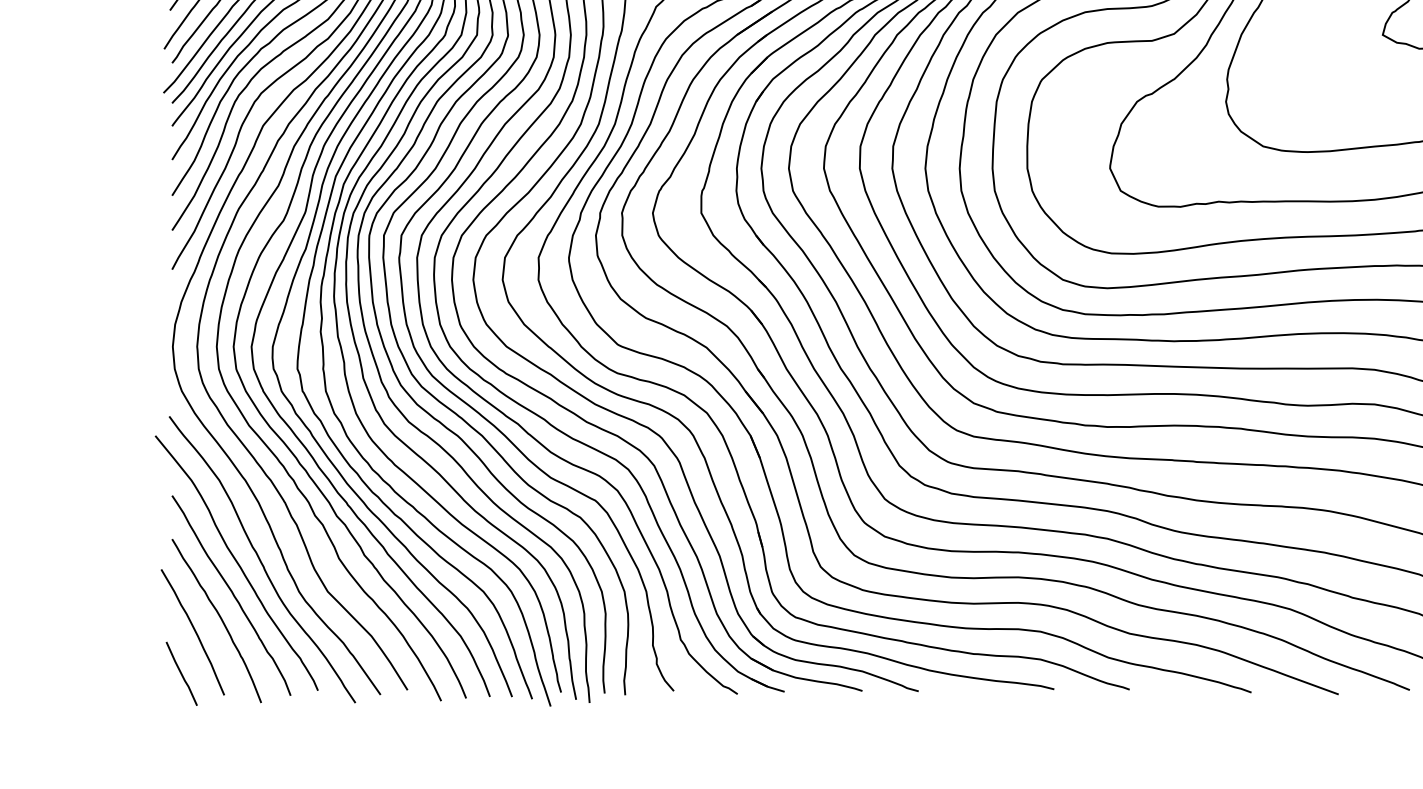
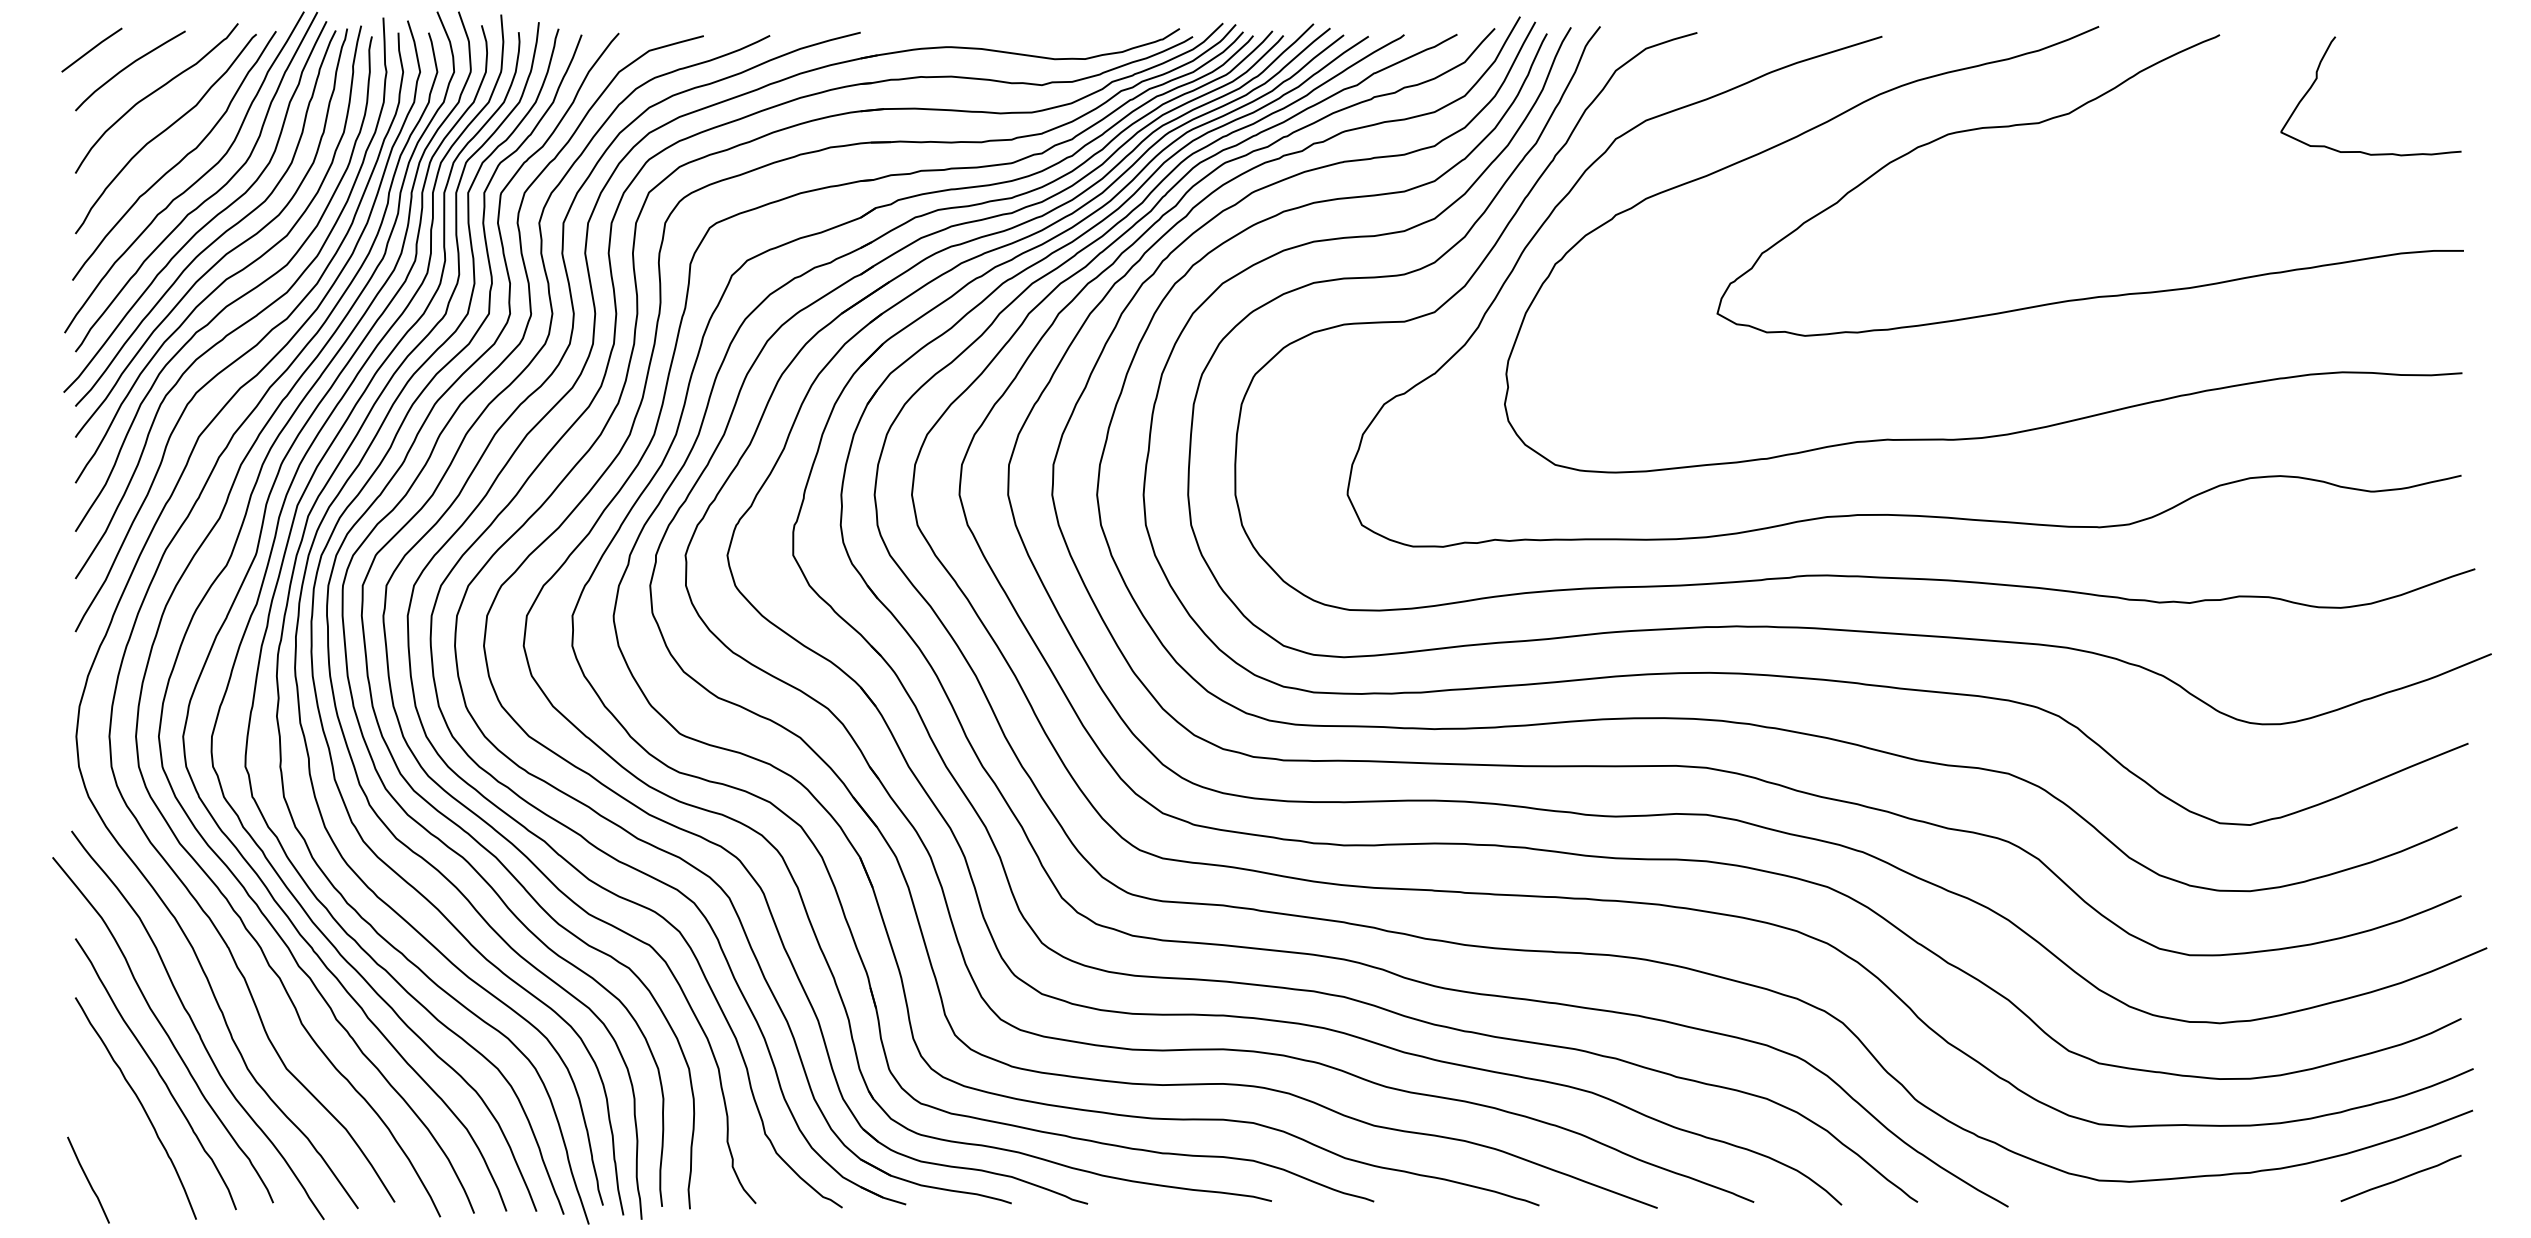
curve: (194, 630) -> (105, 1121), removed

